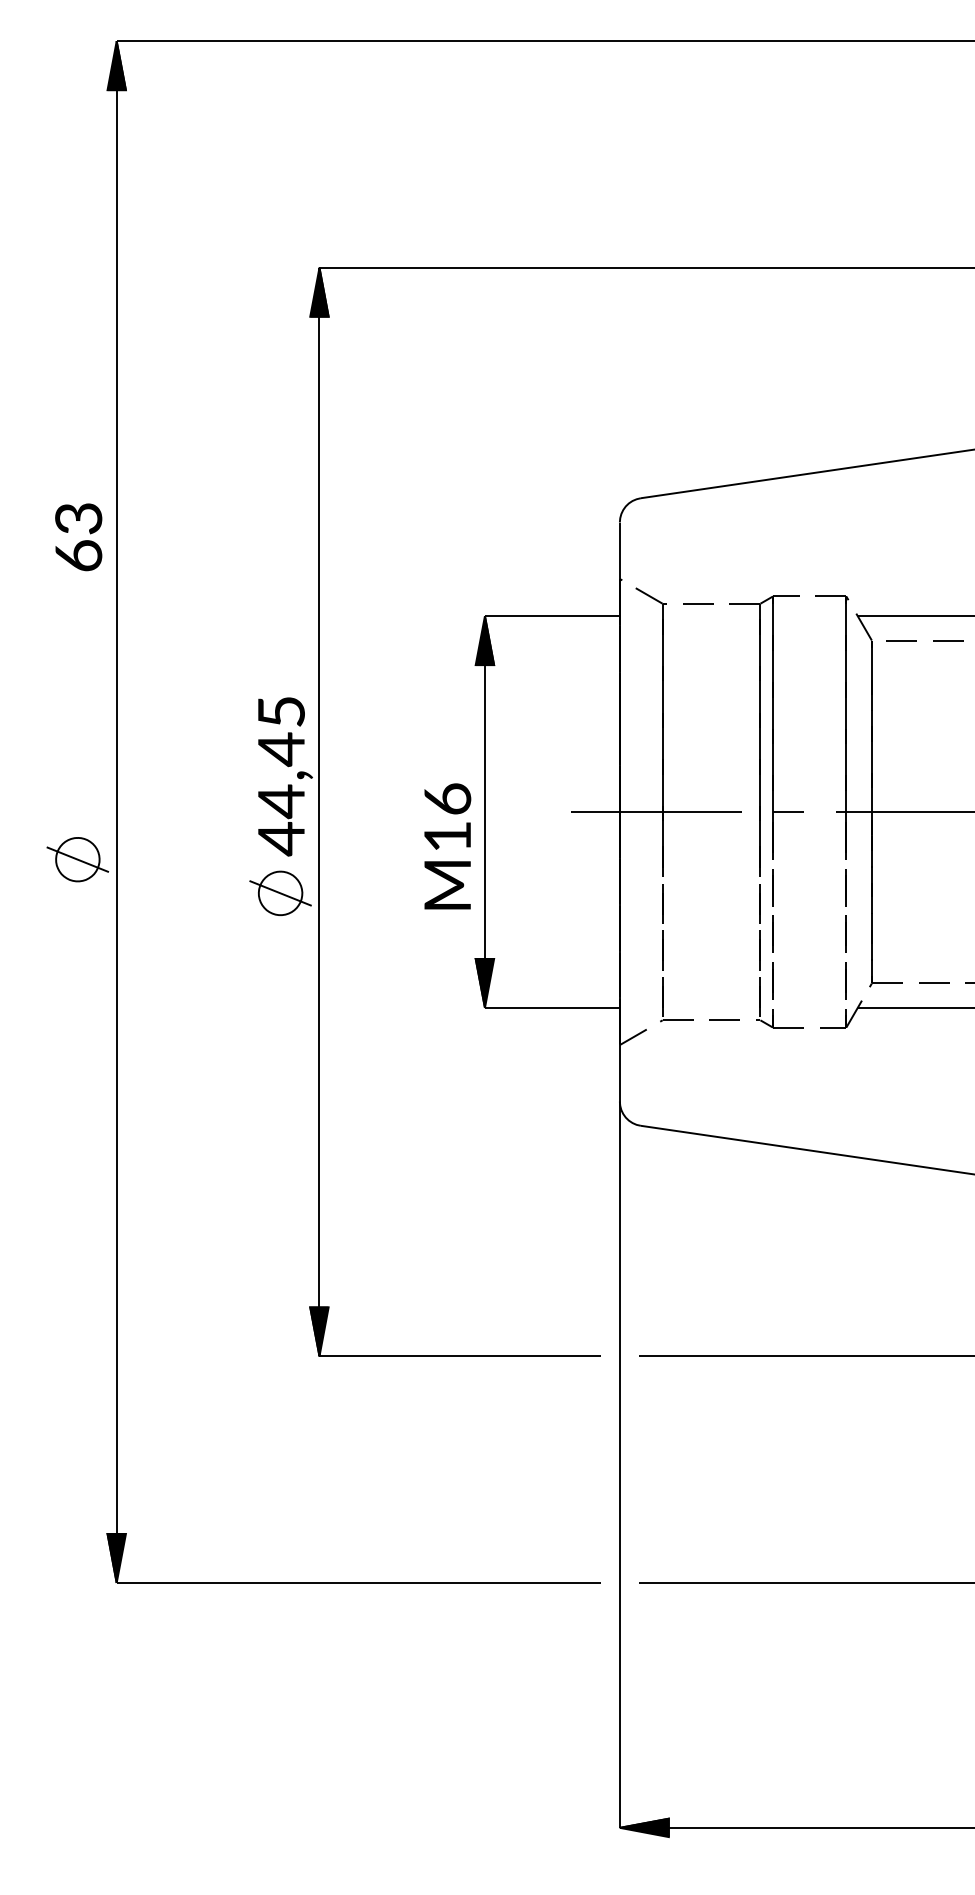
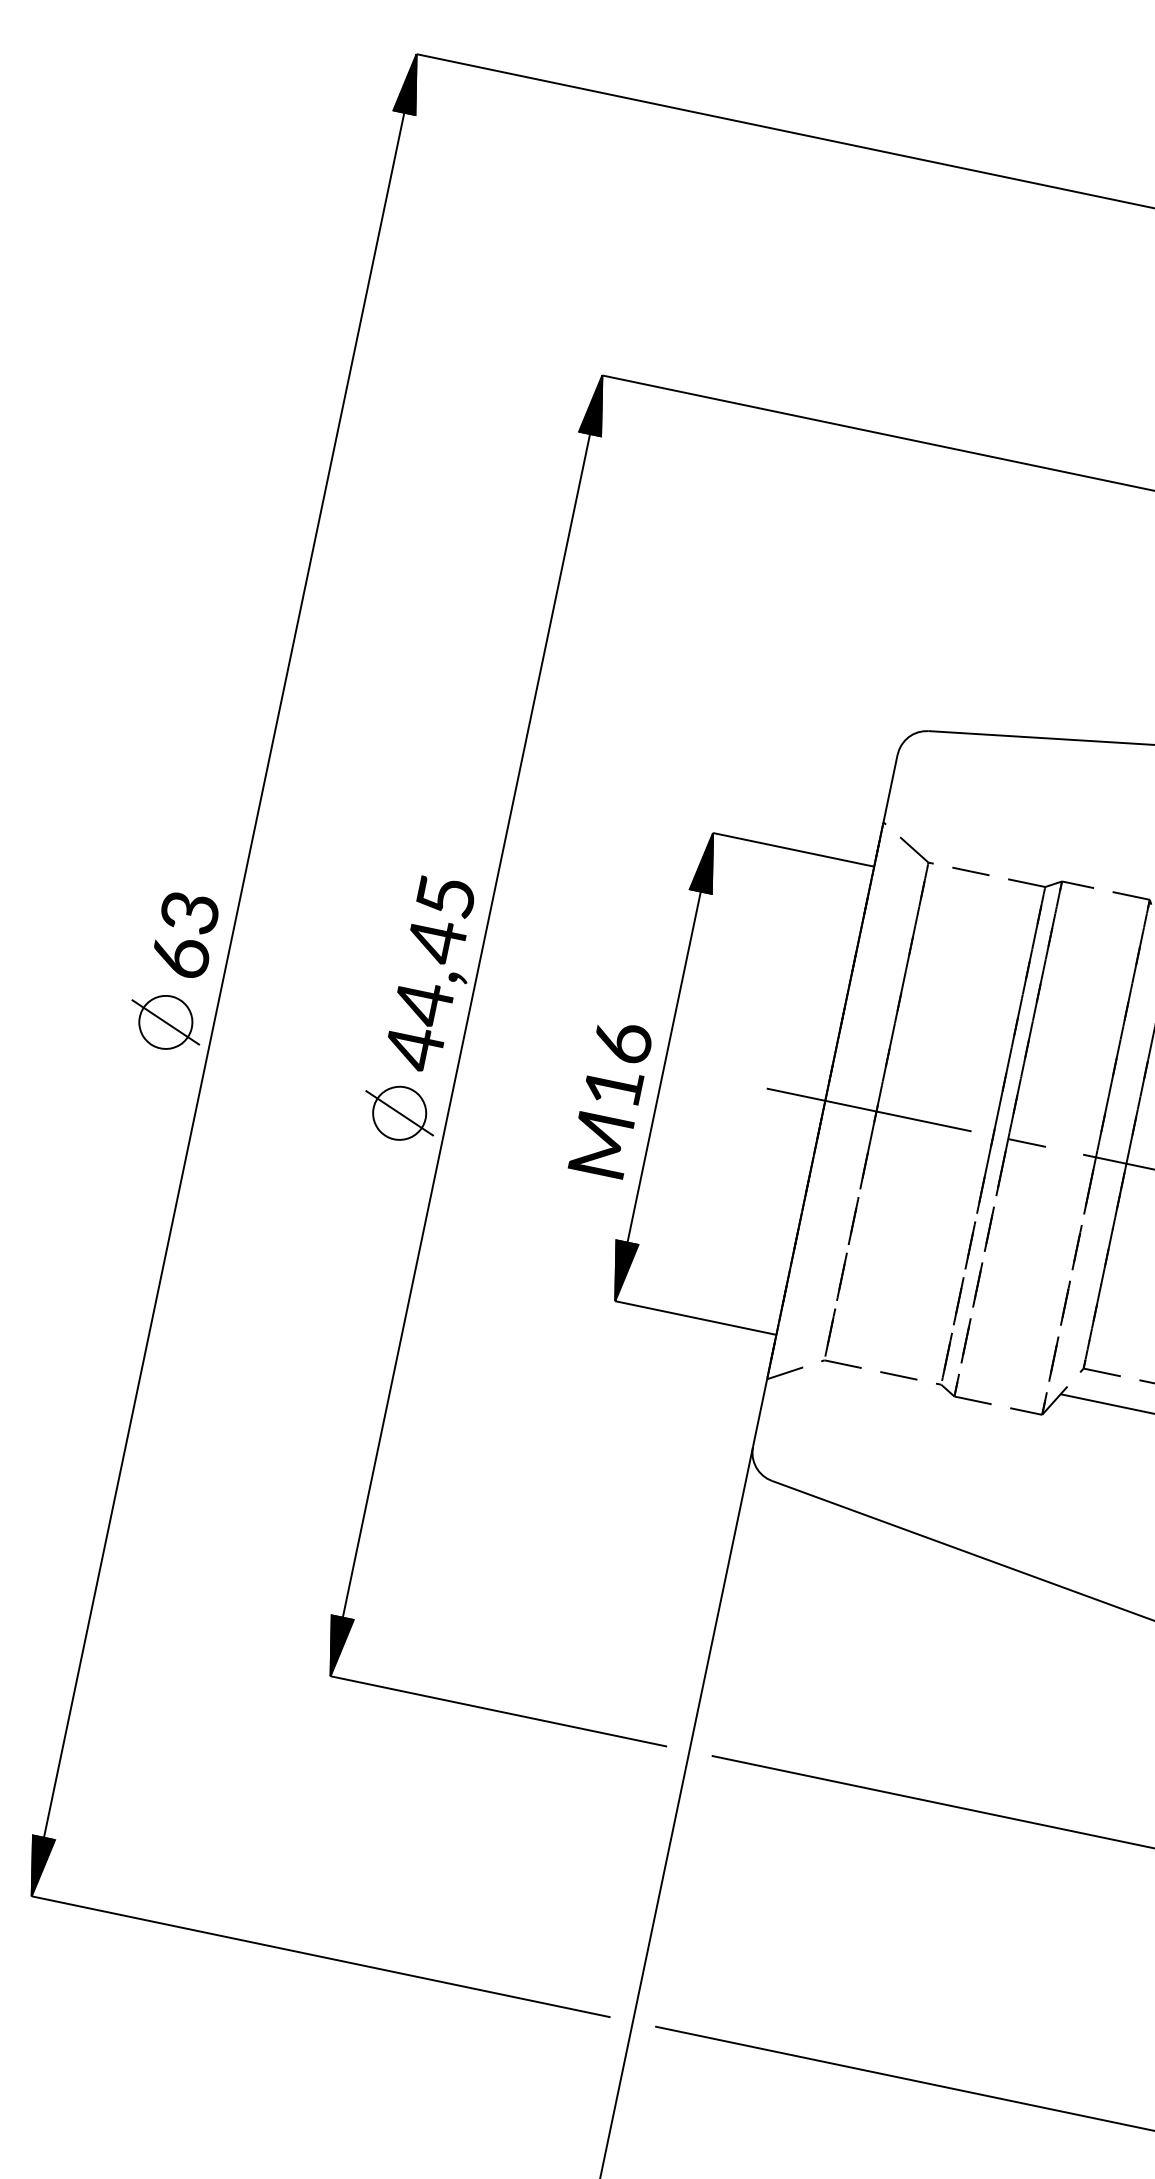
text: (78, 537) -> (184, 935), moved

